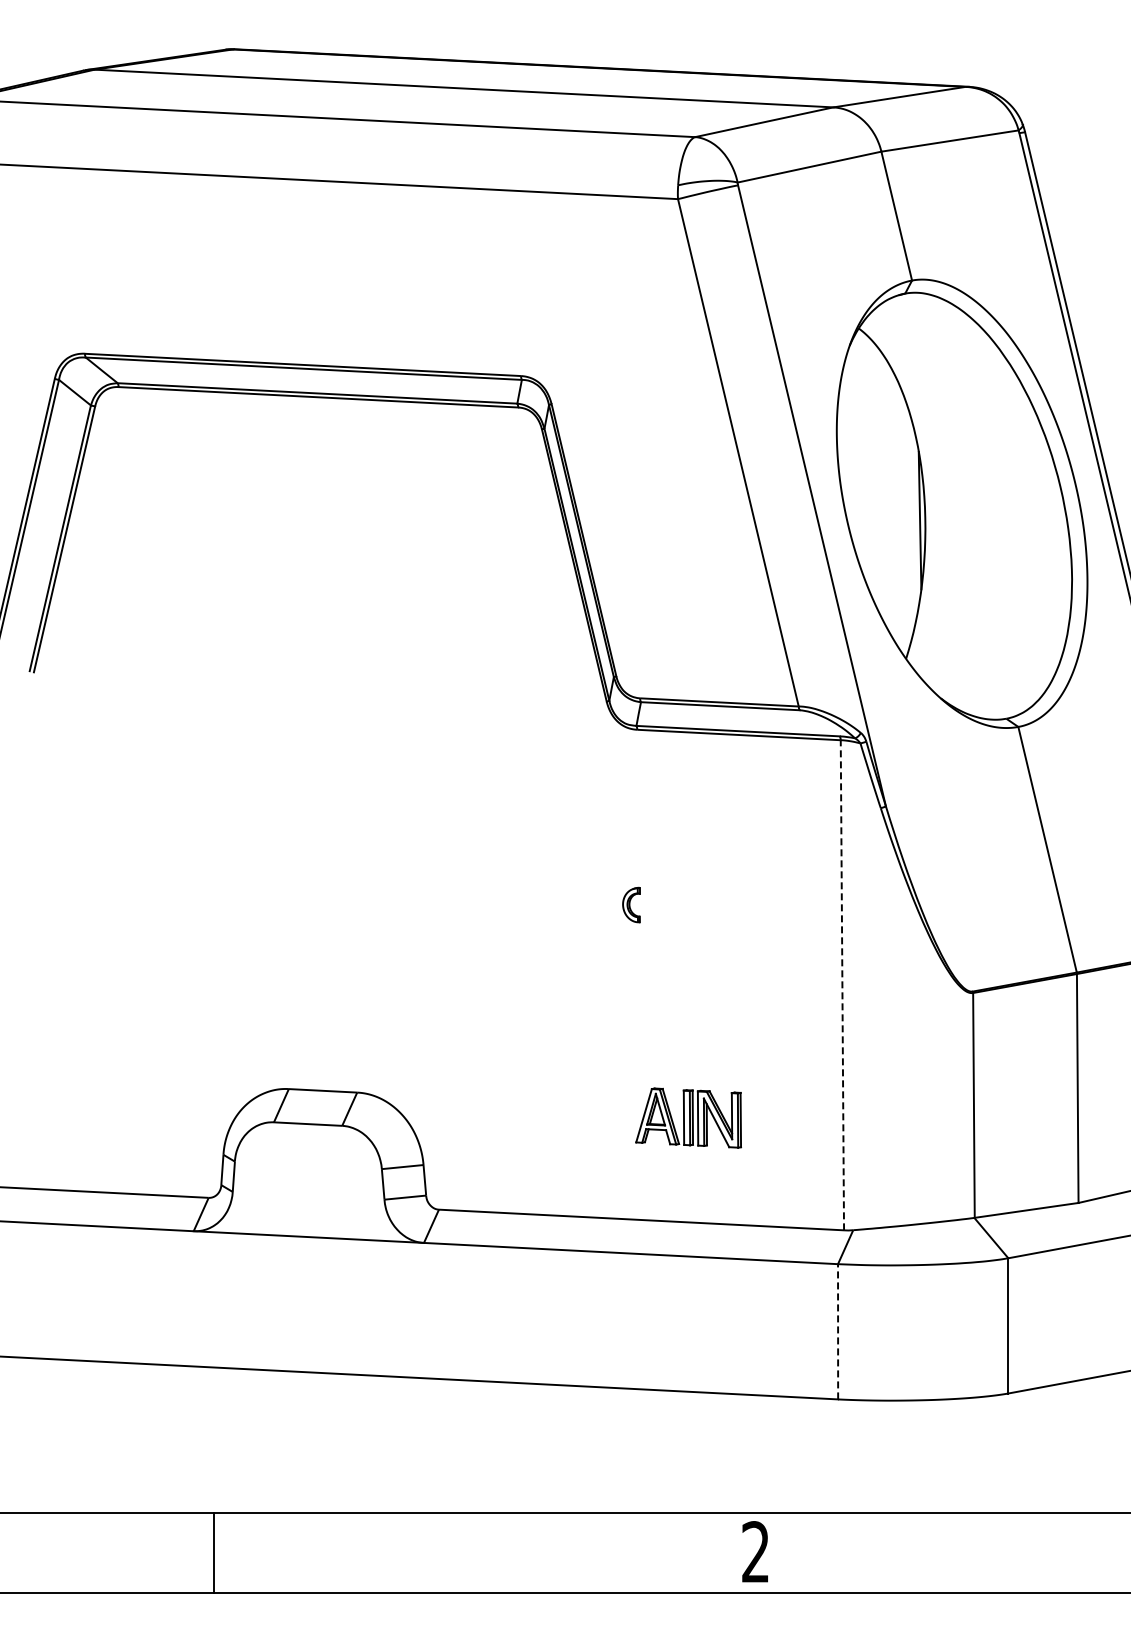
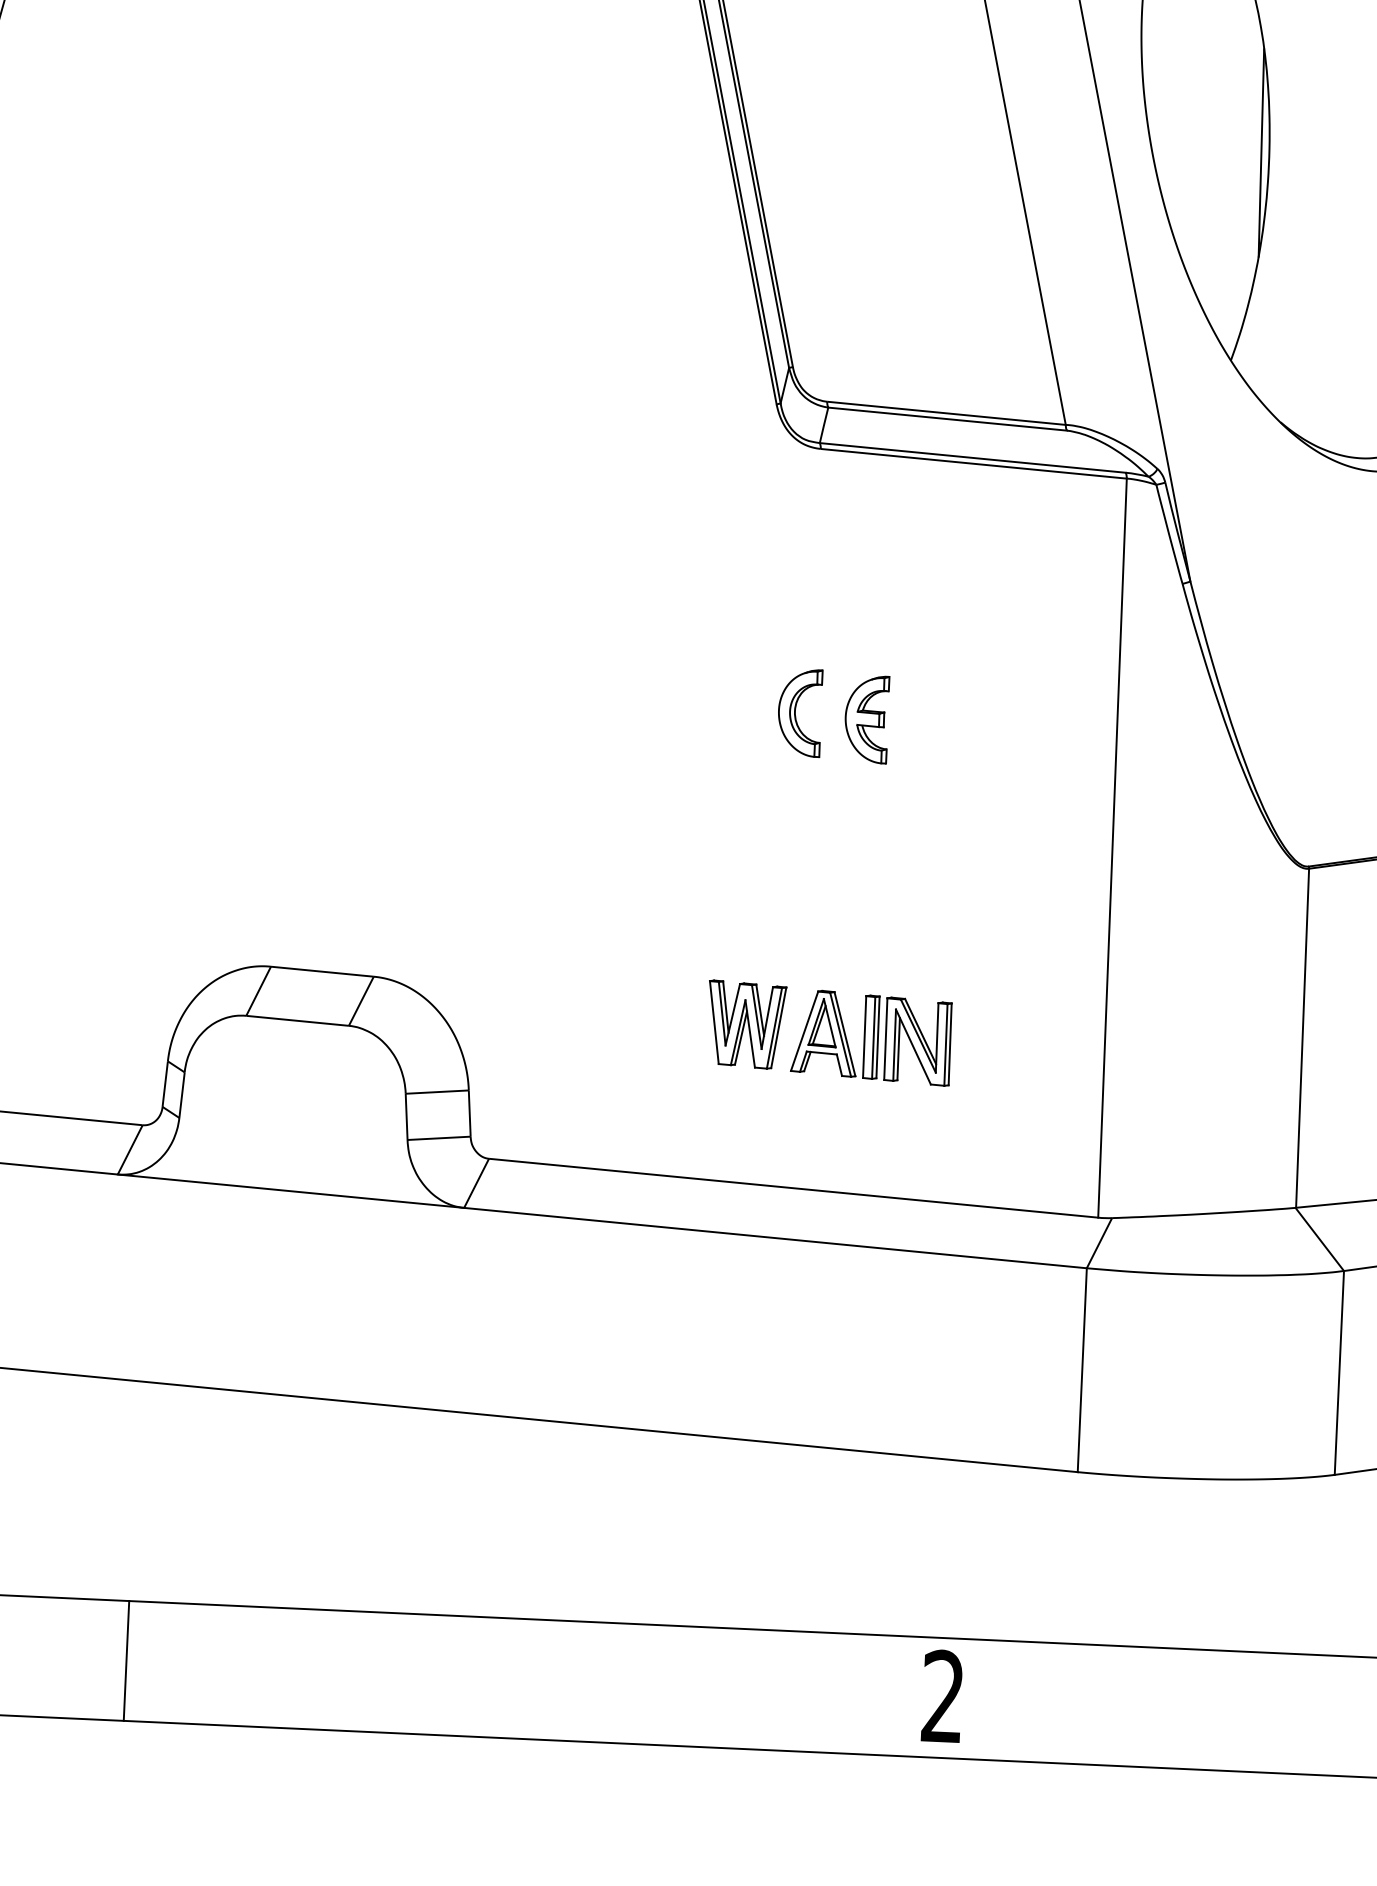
part: (631, 904) -> (800, 711), size x1.67
part: (675, 907) -> (866, 719), added
line: (842, 984) -> (1112, 846), dashed -> solid
part: (604, 1112) -> (745, 1023), added
line: (838, 1331) -> (1082, 1369), dashed -> solid

